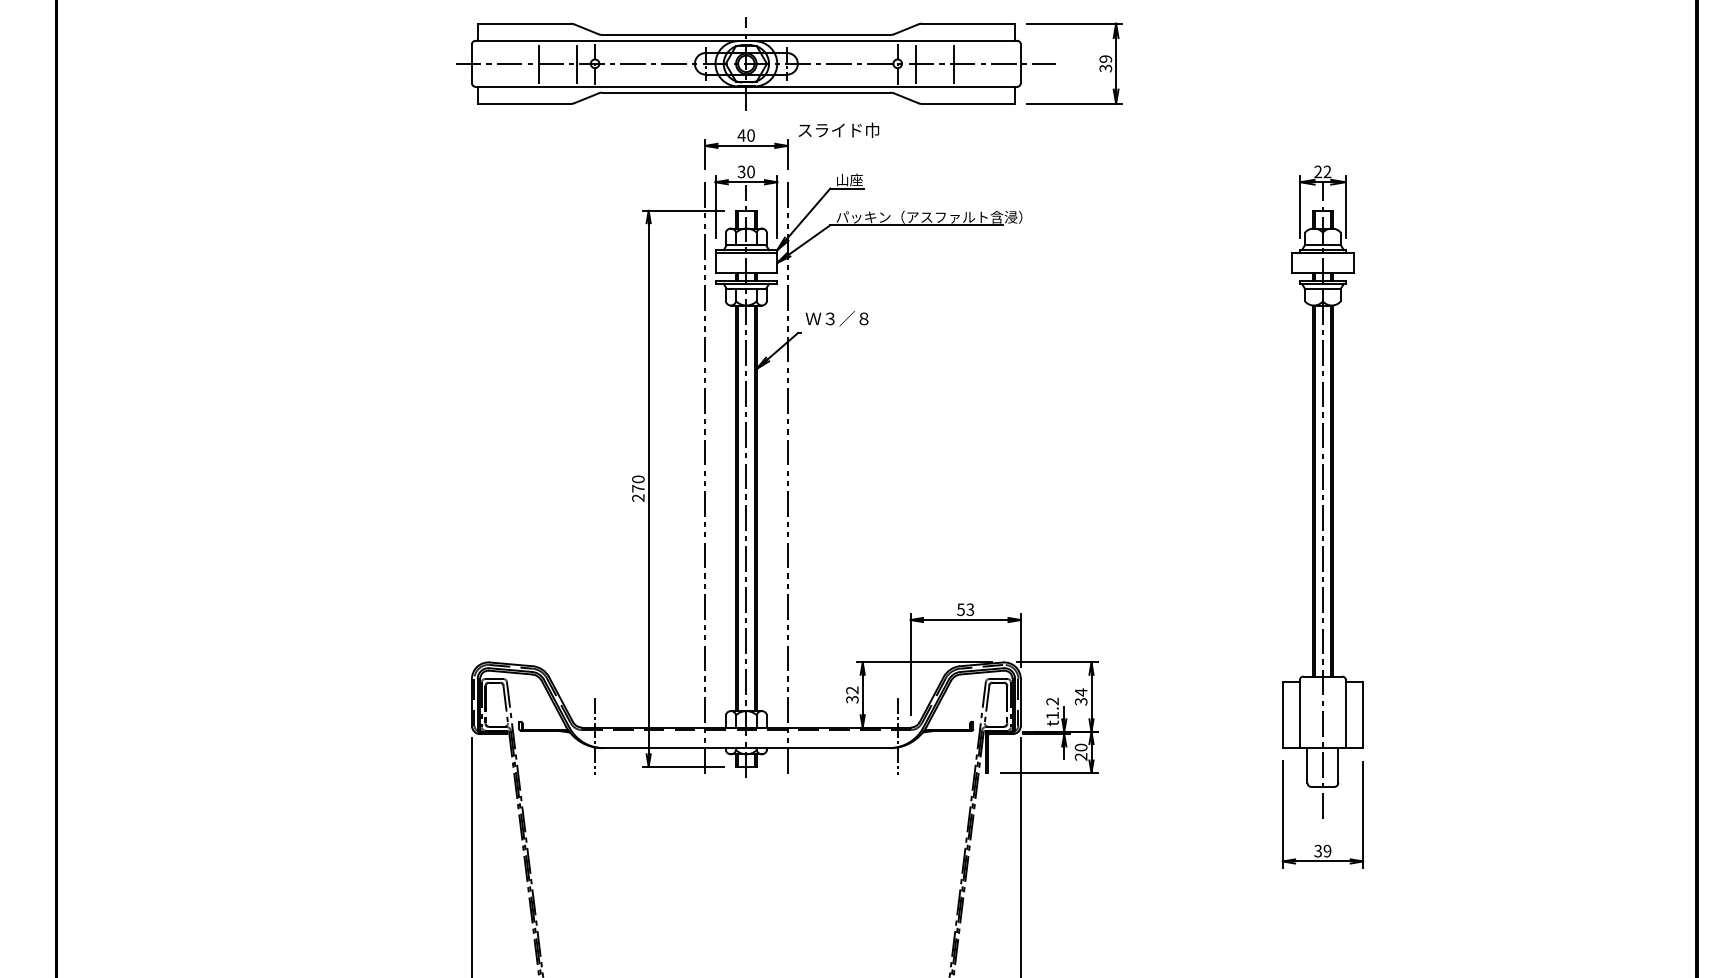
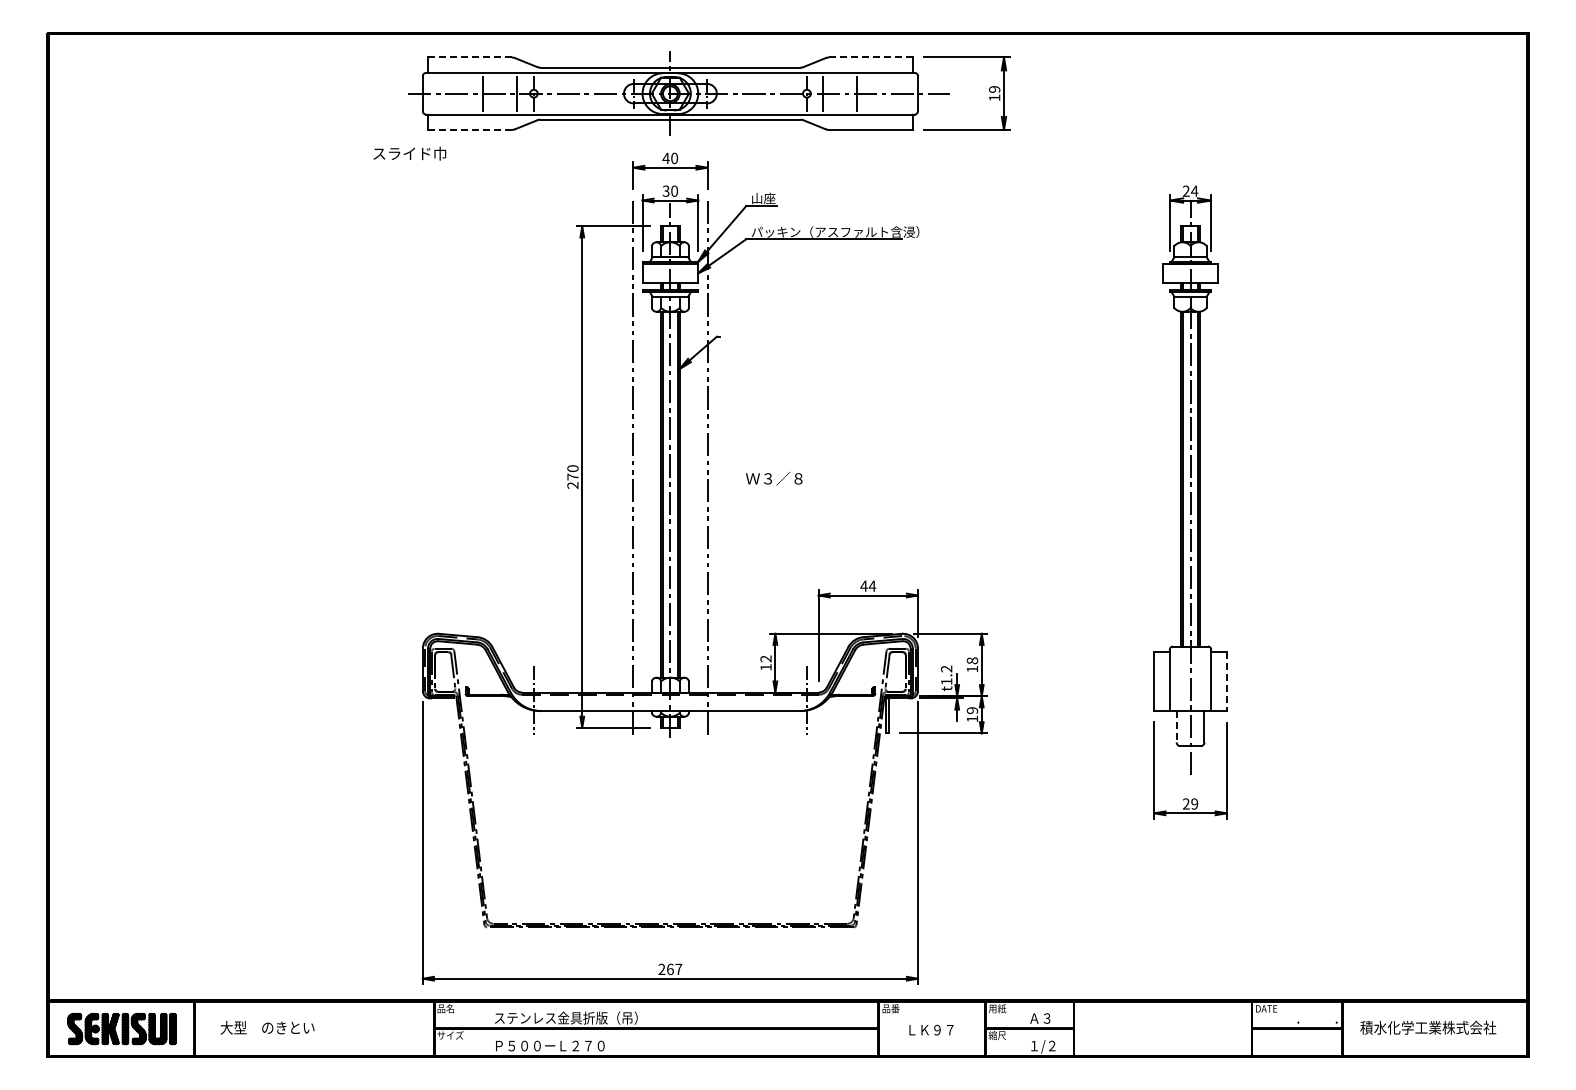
line: (523, 23) -> (469, 57), solid -> dashed
line: (968, 23) -> (870, 57), solid -> dashed
text: (1105, 68) -> (994, 97), 39 -> 19
line: (523, 103) -> (469, 129), solid -> dashed
text: (838, 130) -> (409, 153), moved
text: (1327, 171) -> (1194, 190), 22 -> 24
text: (837, 318) -> (774, 478), moved
text: (965, 608) -> (868, 585), 53 -> 44
text: (1081, 696) -> (972, 664), 34 -> 18
text: (851, 699) -> (765, 667), 32 -> 12
line: (1362, 715) -> (1226, 681), solid -> dashed
text: (1081, 751) -> (972, 714), 20 -> 19
line: (1307, 765) -> (1176, 726), solid -> dashed
text: (1317, 851) -> (1185, 804), 39 -> 29

